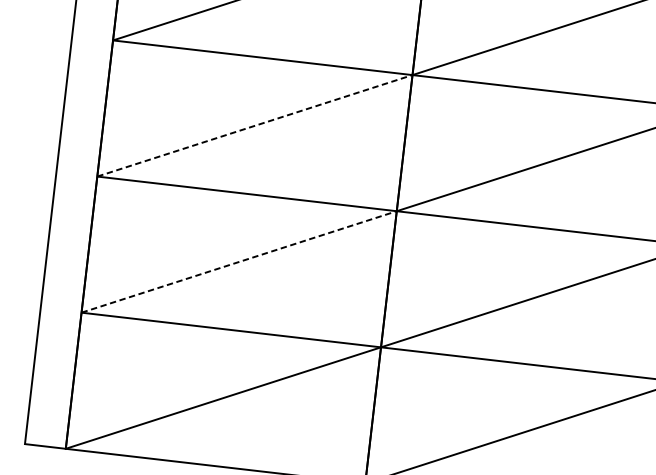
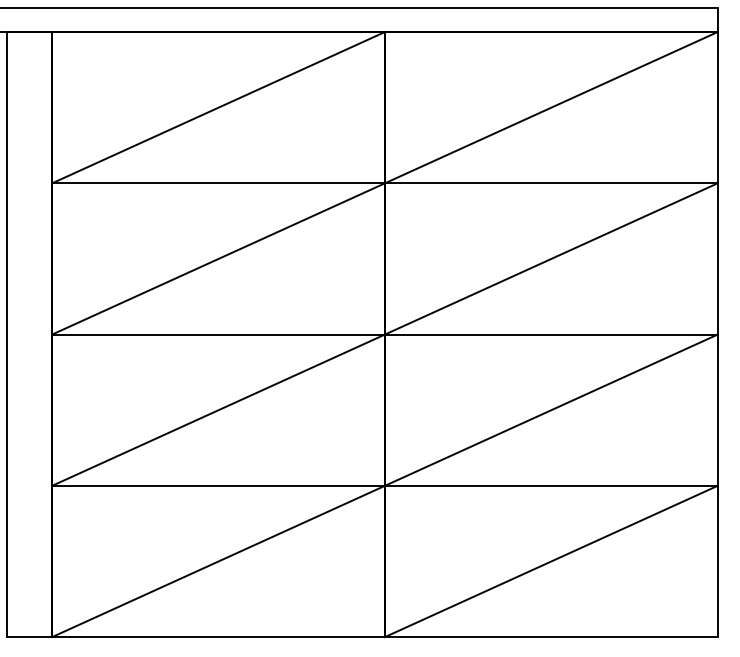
line: (254, 125) -> (218, 258), dashed -> solid
line: (239, 262) -> (218, 410), dashed -> solid

